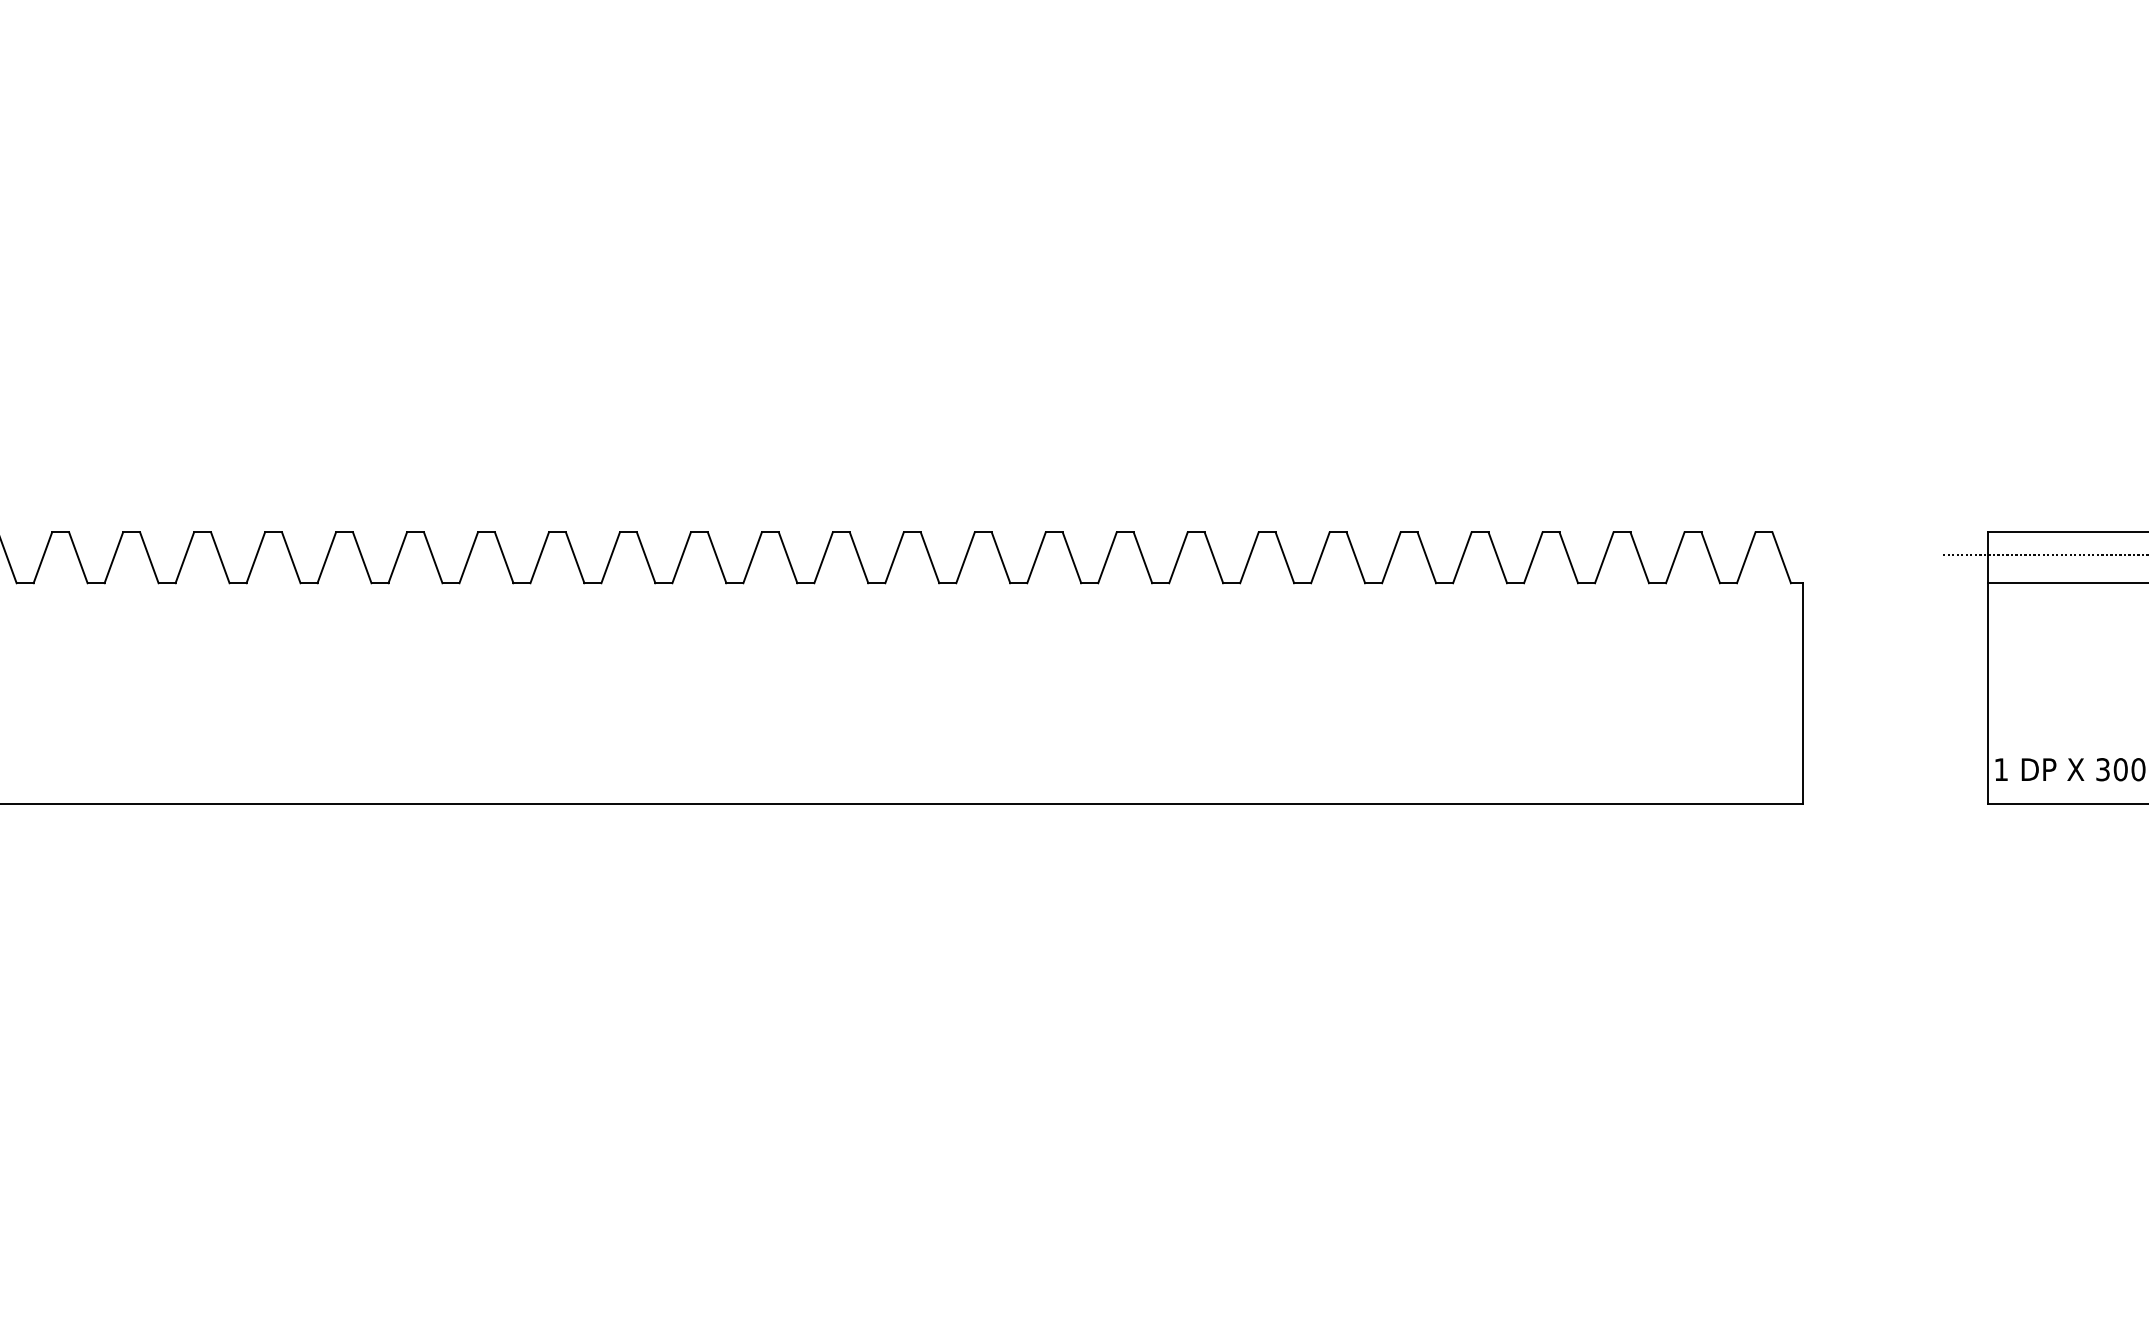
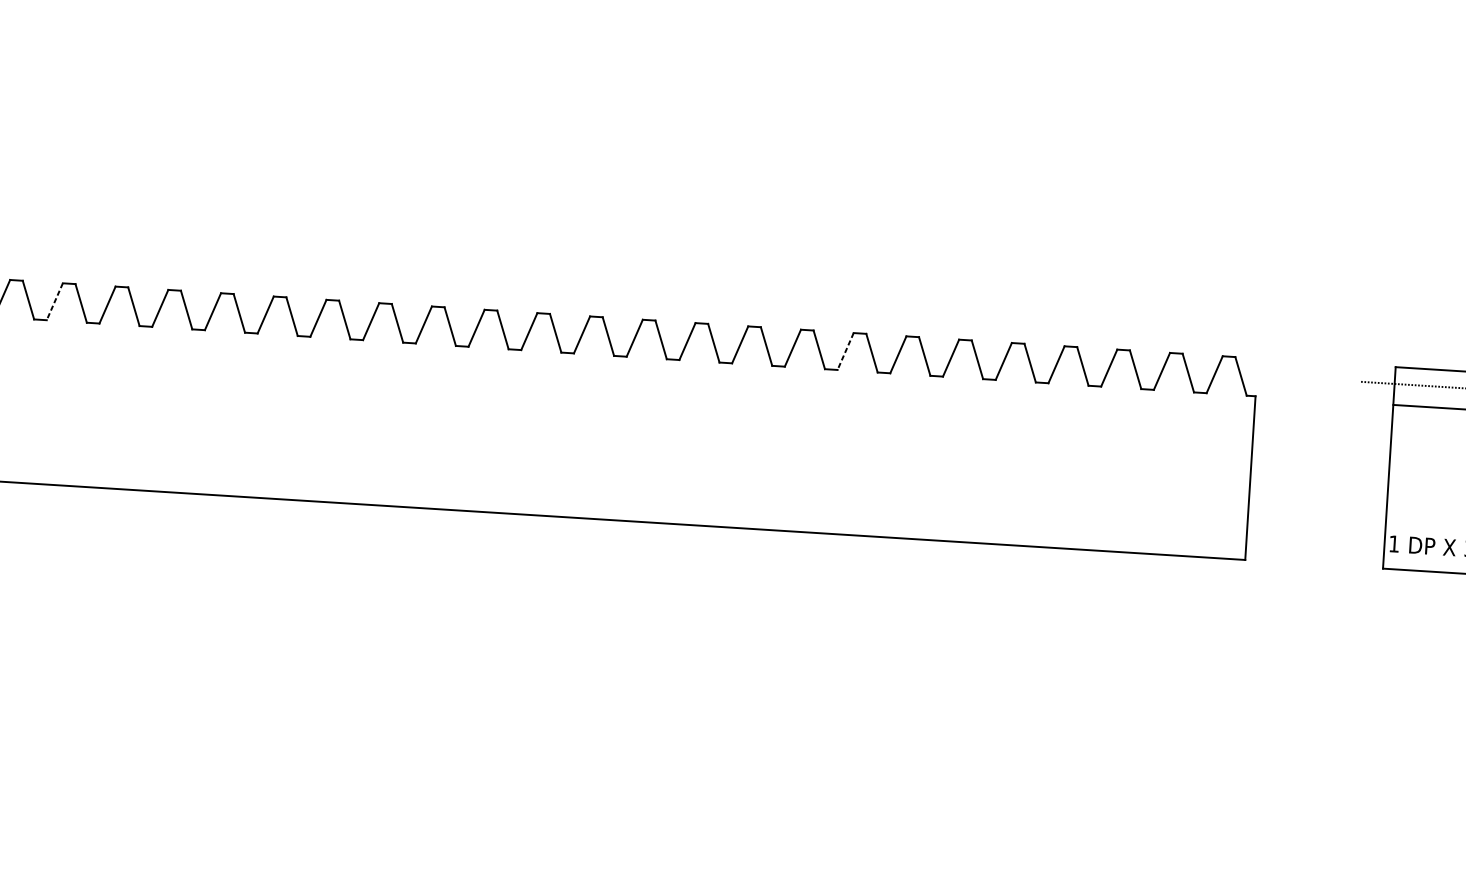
line: (184, 558) -> (54, 302), solid -> dashed
line: (1249, 558) -> (845, 352), solid -> dashed

